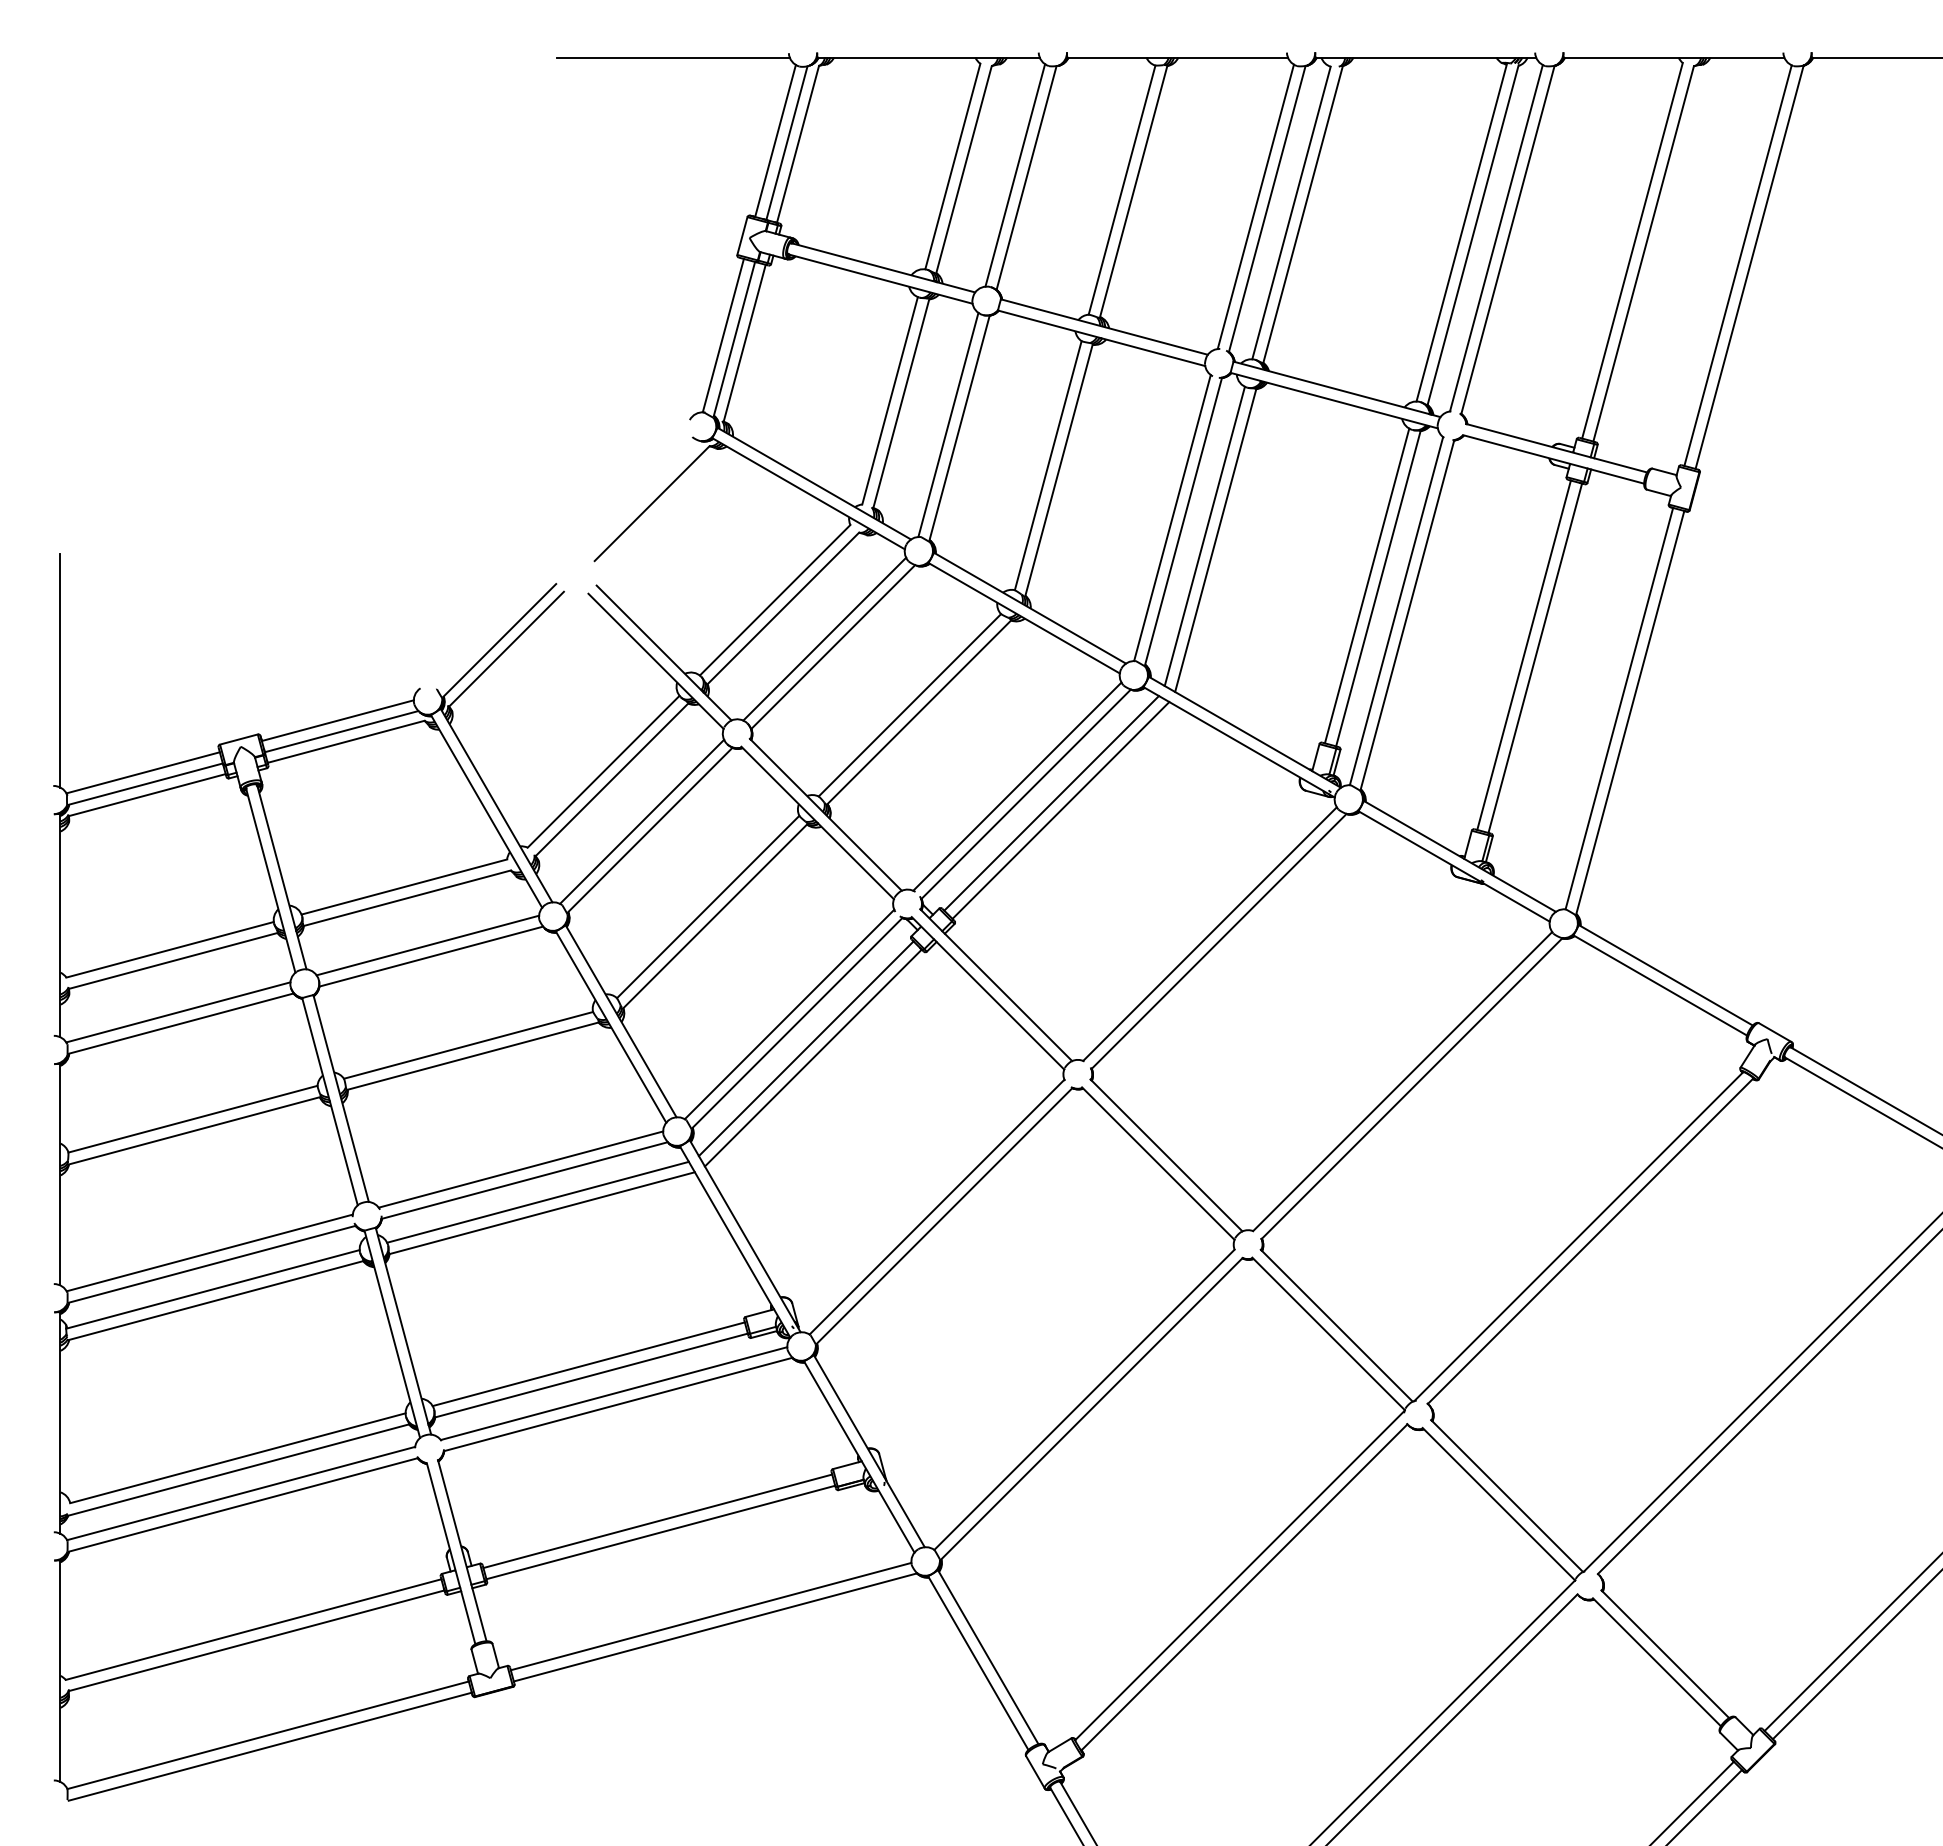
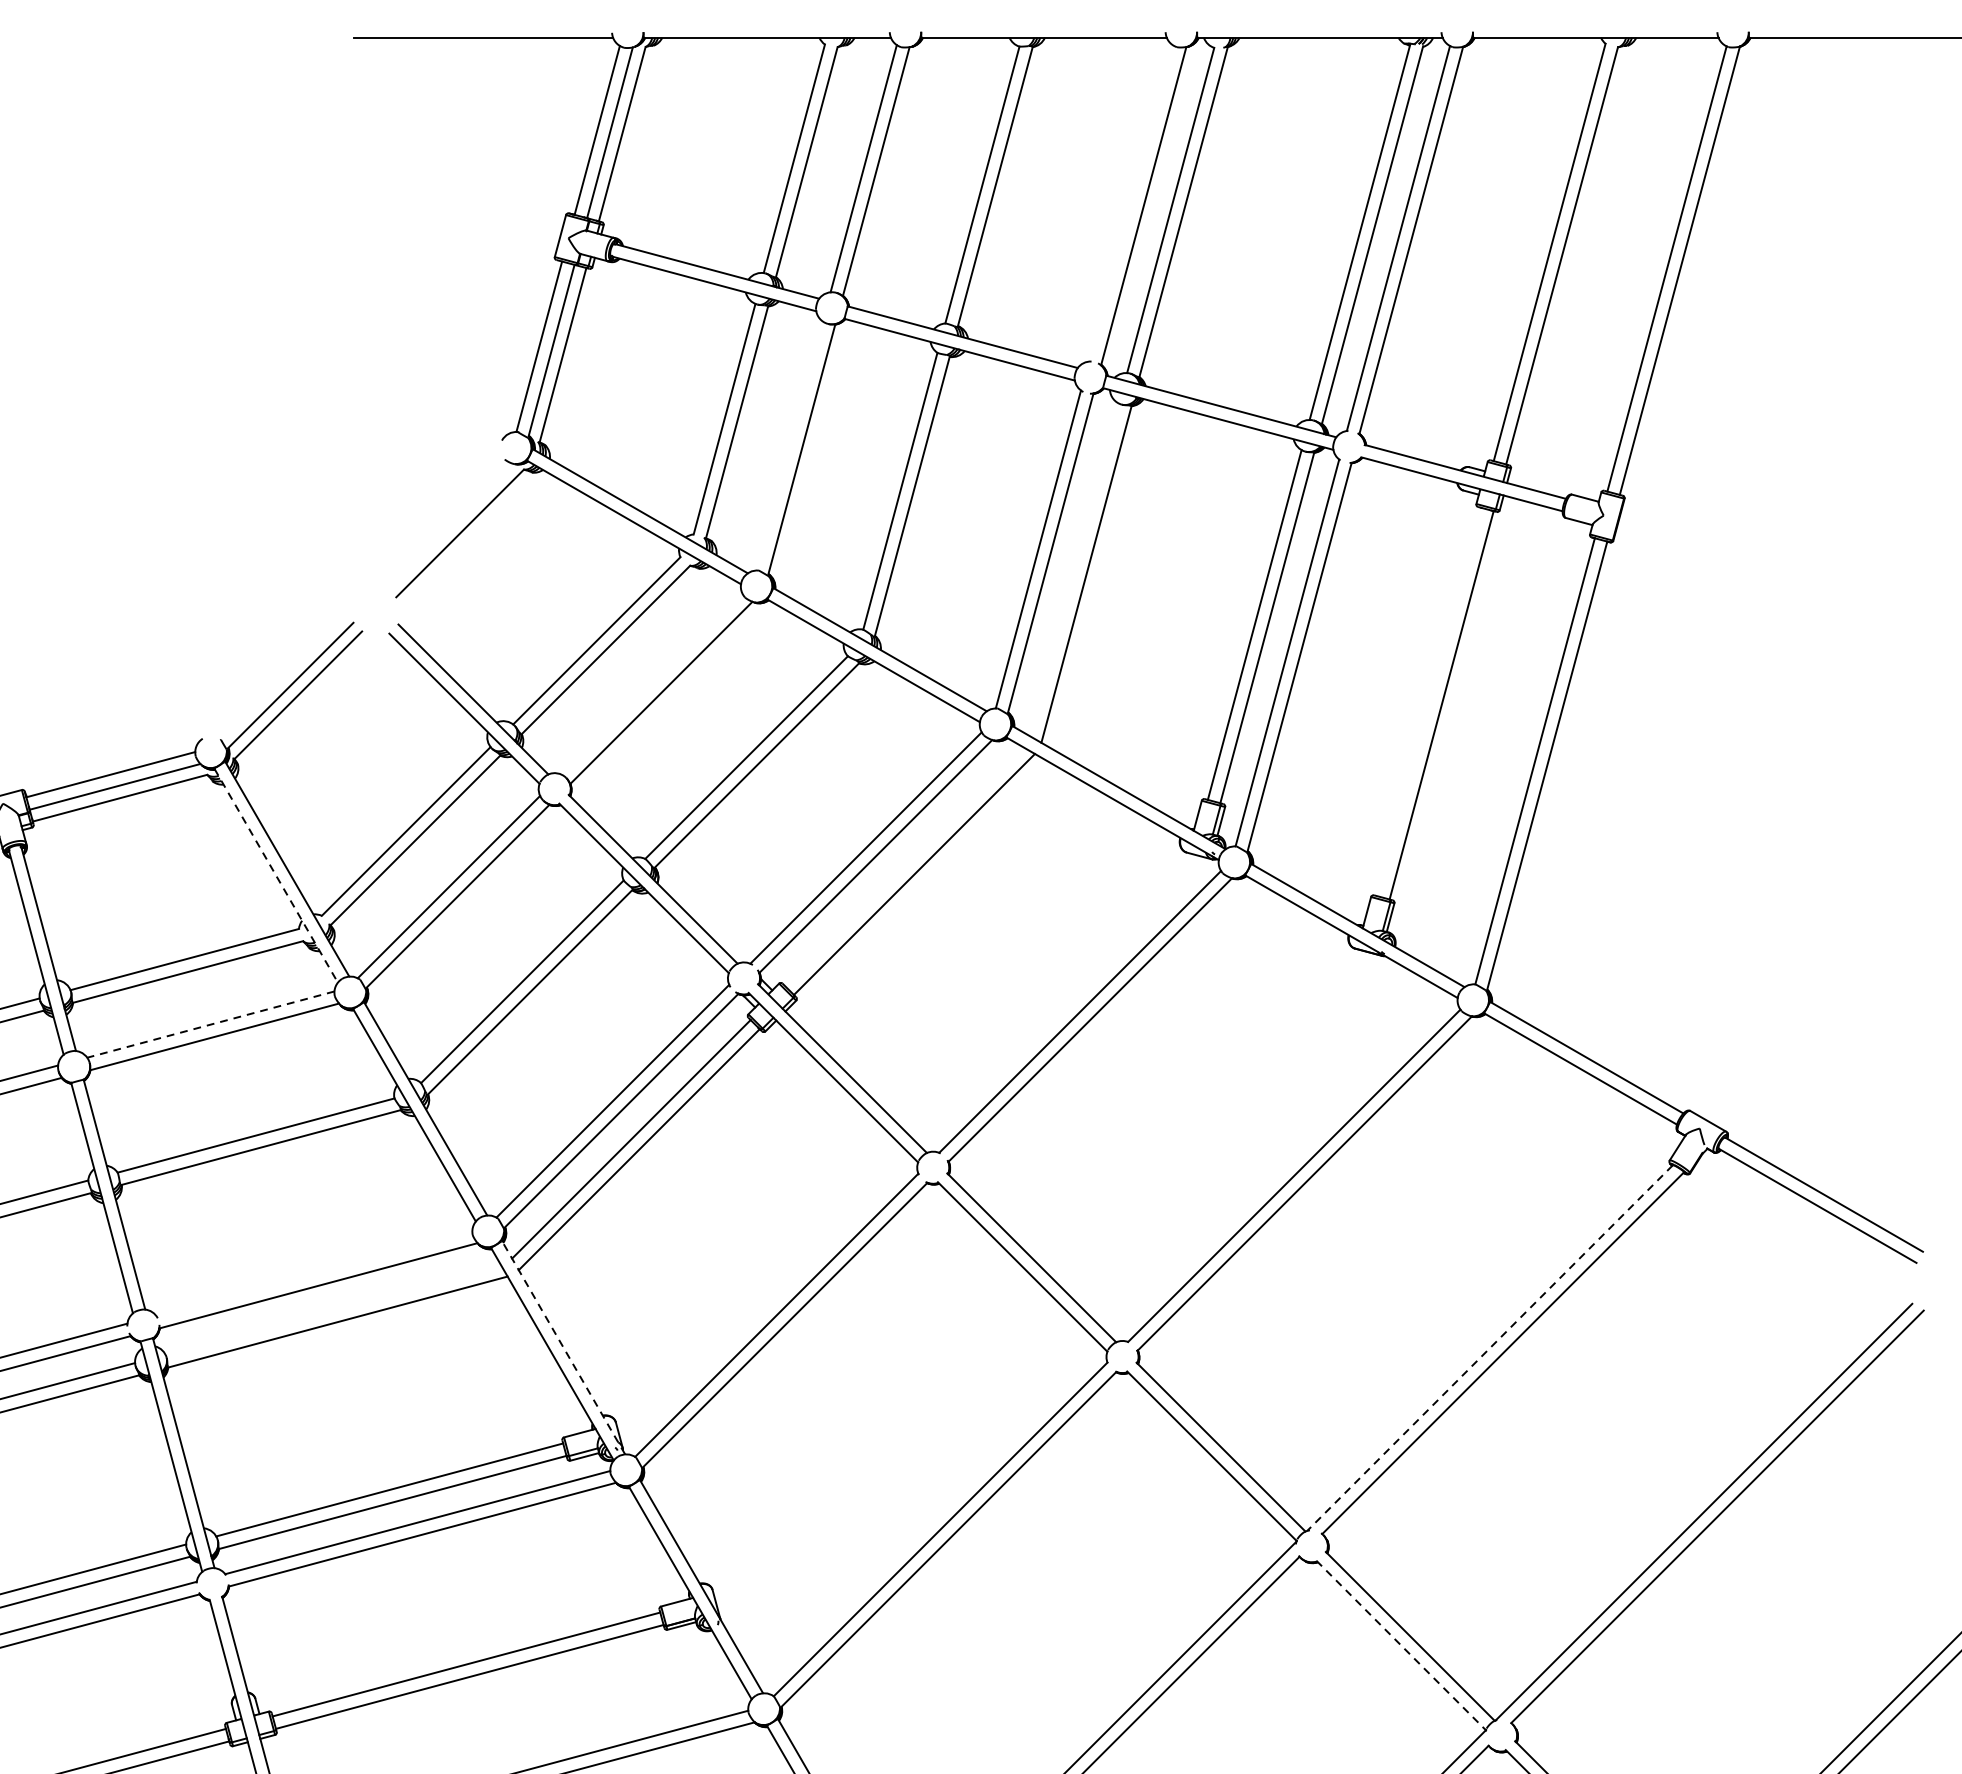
line: (1255, 206) -> (1130, 203), removed
line: (948, 424) -> (789, 445), removed
line: (1204, 536) -> (1074, 569), removed
line: (824, 638) -> (651, 683), removed
line: (1523, 654) -> (1428, 701), removed
line: (1051, 803) -> (903, 866), removed
line: (486, 812) -> (276, 876), solid -> dashed
line: (427, 945) -> (210, 1024), solid -> dashed
line: (520, 1169) -> (313, 1273), removed
line: (537, 1201) -> (332, 1309), removed
line: (745, 1236) -> (563, 1347), solid -> dashed
line: (1578, 1236) -> (1489, 1347), solid -> dashed
line: (1498, 1504) -> (1400, 1645), solid -> dashed

